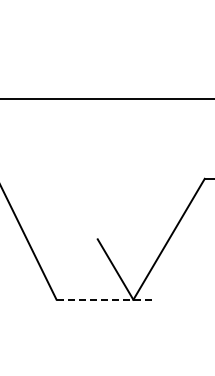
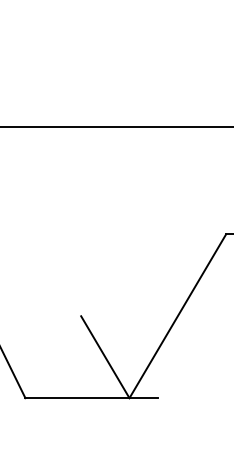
line: (105, 299) -> (91, 397), dashed -> solid

